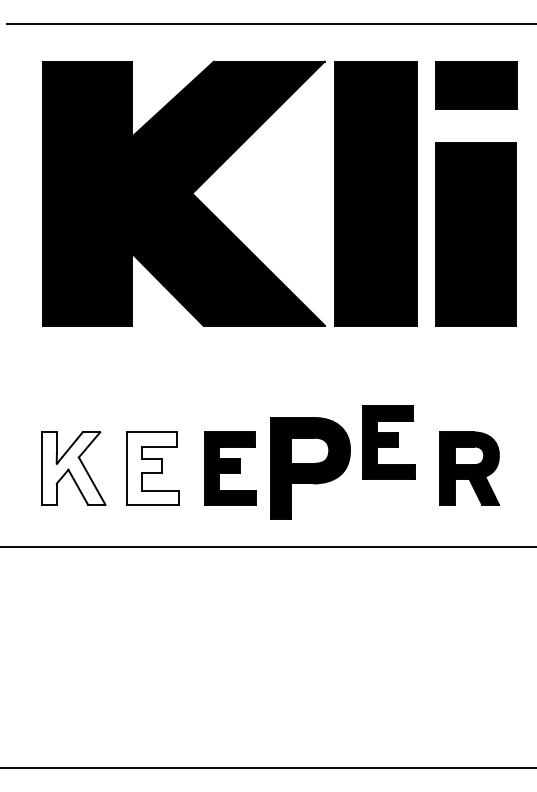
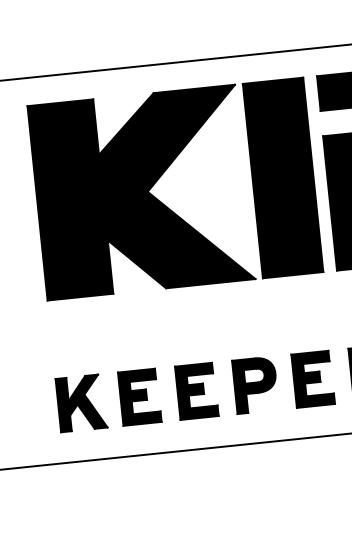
part: (388, 442) -> (313, 379), moved
fill: (73, 468) -> (81, 403), added
fill: (152, 468) -> (139, 397), added
part: (310, 468) -> (255, 385), size x0.71

